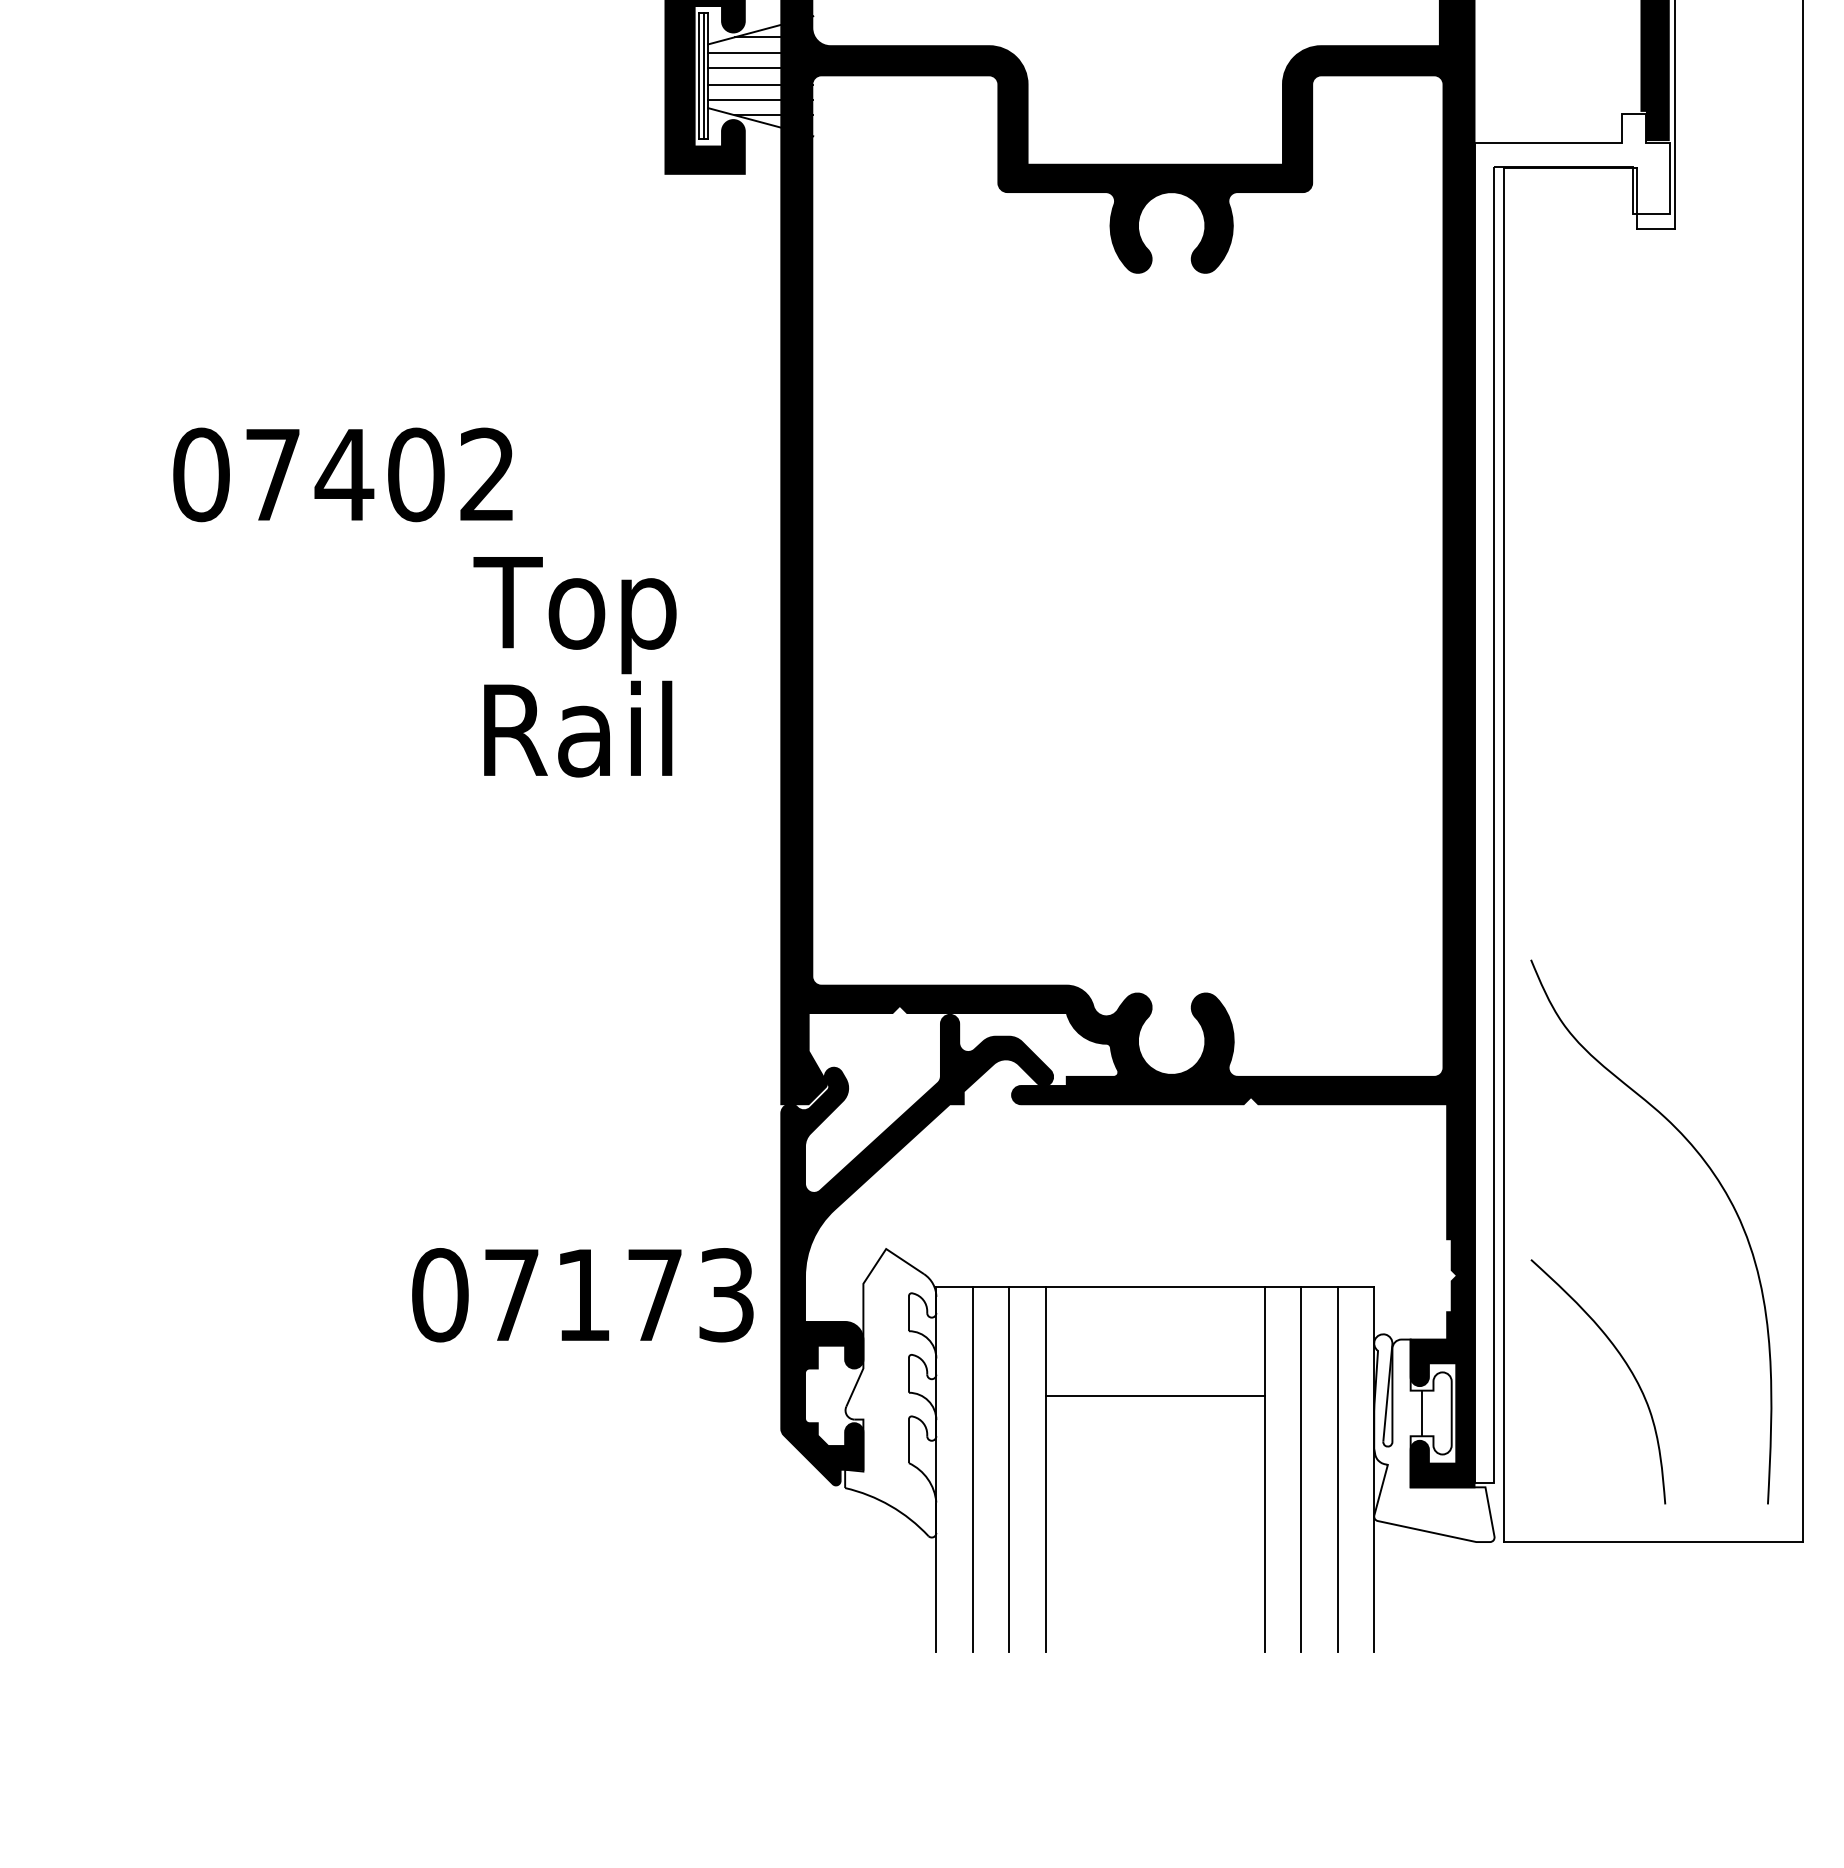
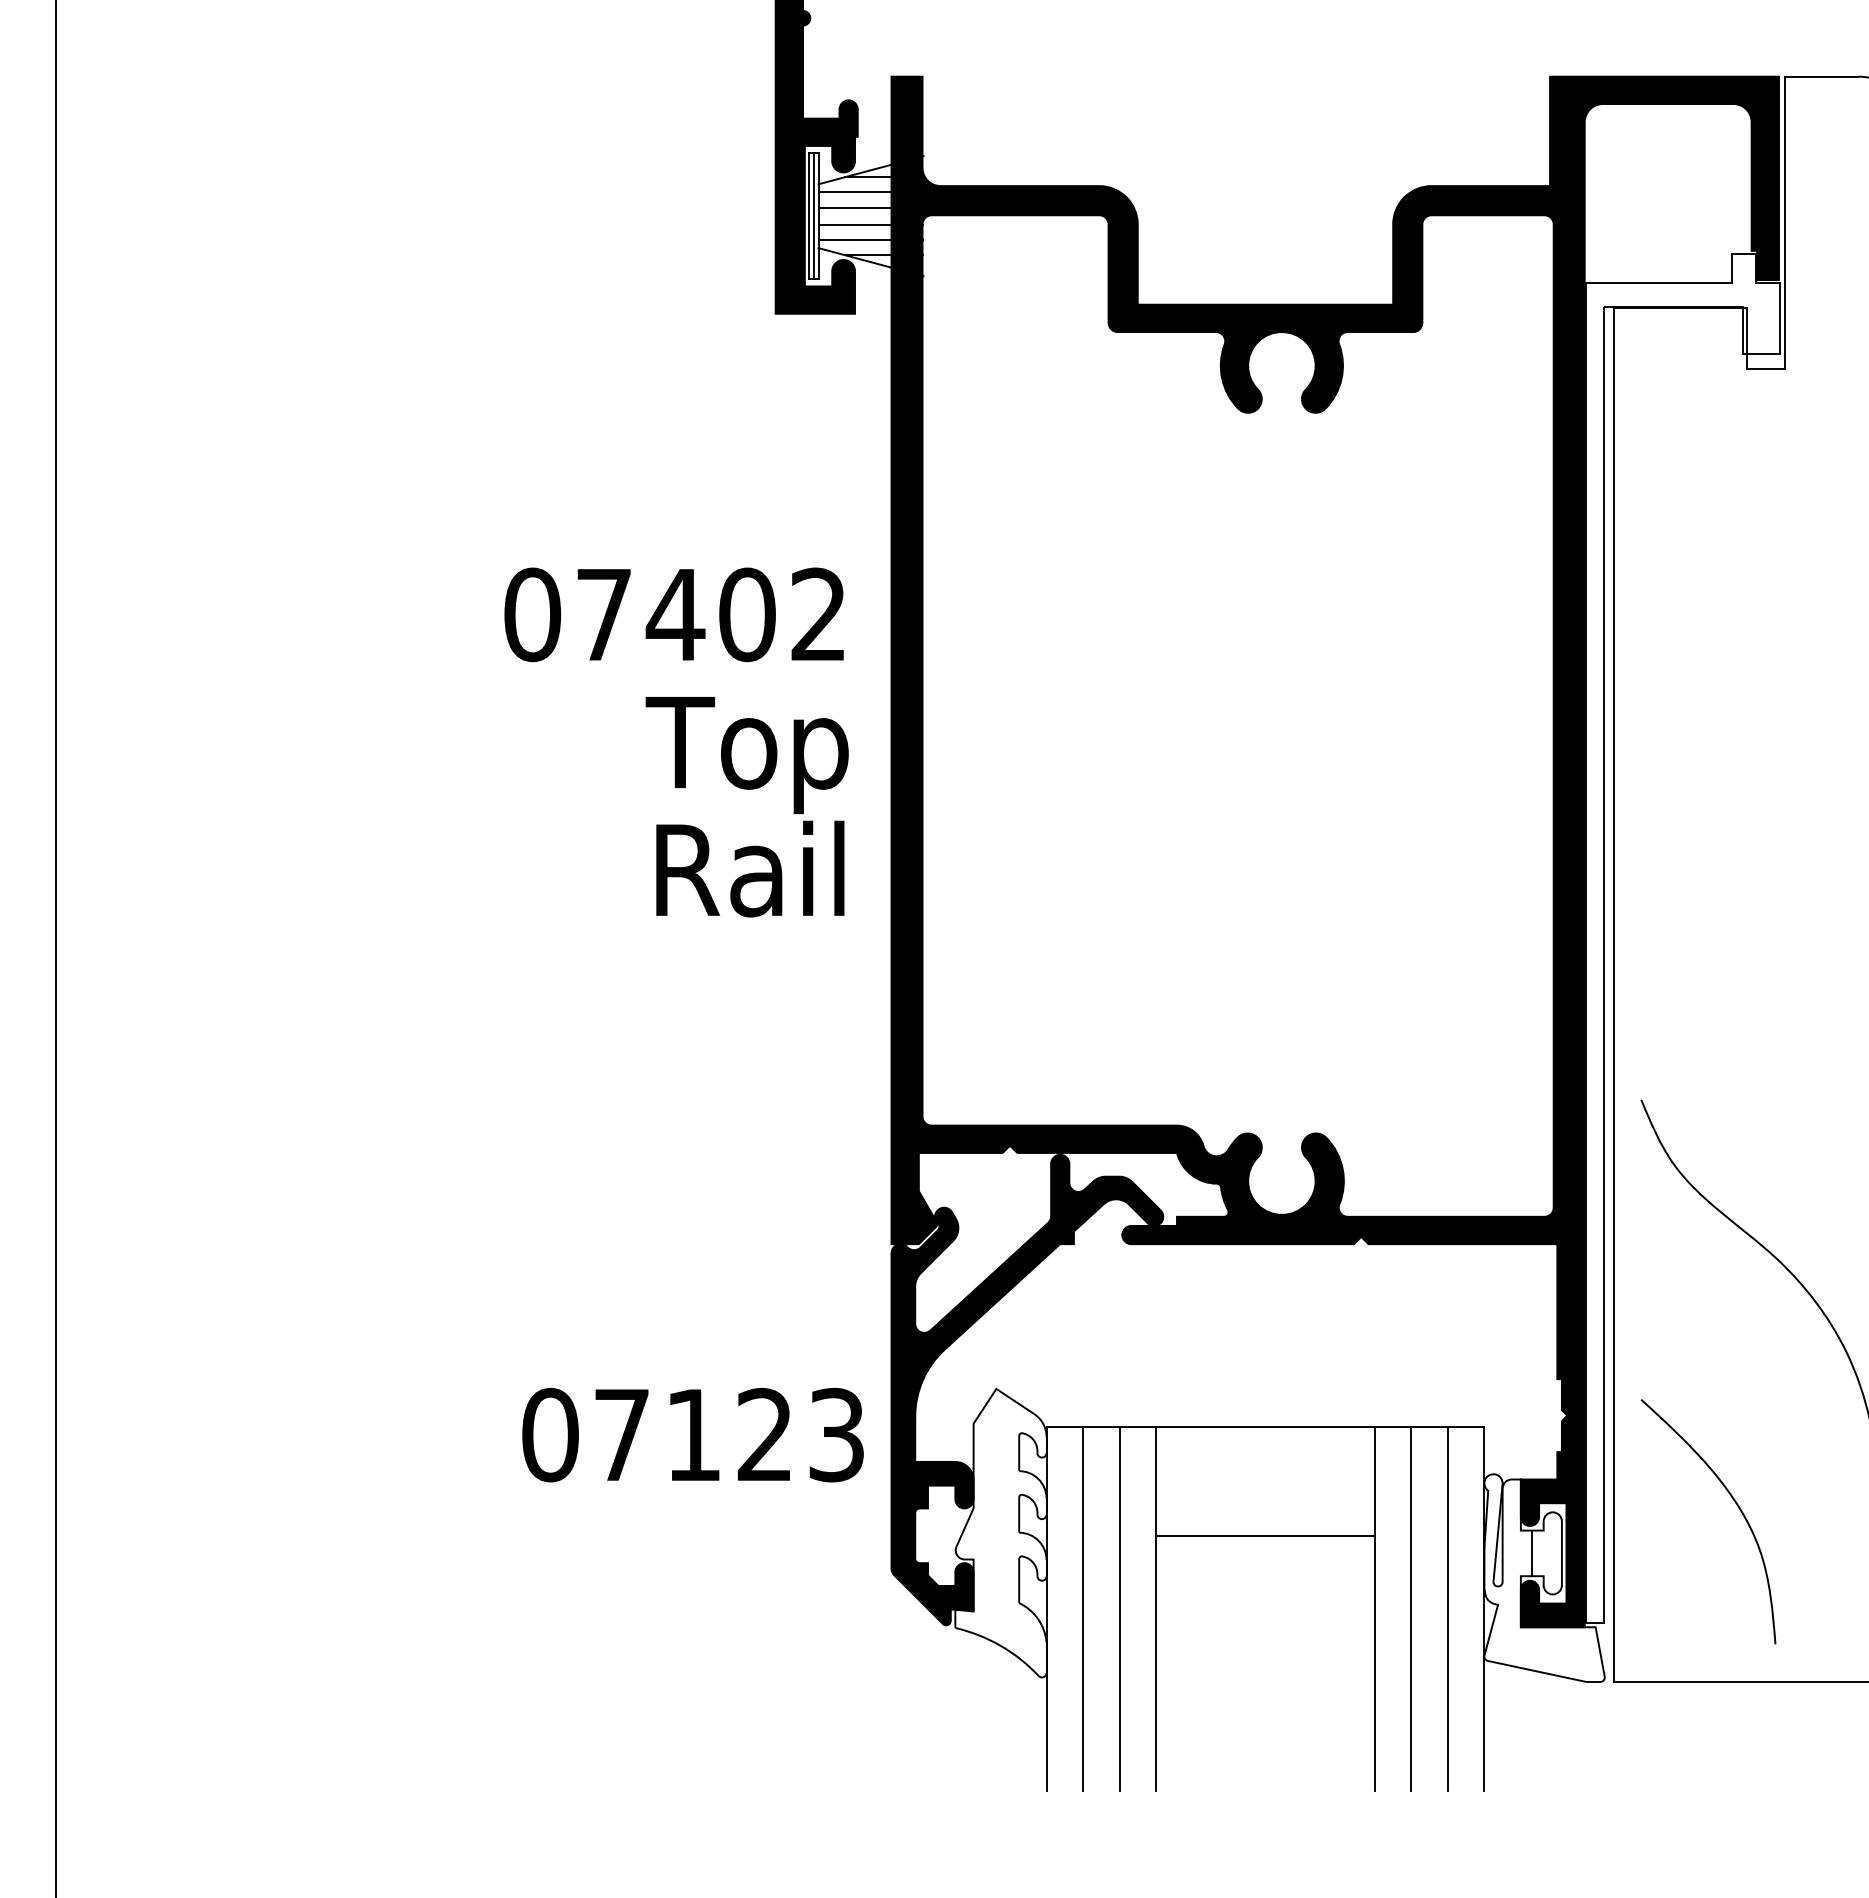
text: (342, 474) -> (673, 614), moved
text: (574, 667) -> (746, 807), moved
text: (654, 1293) -> (764, 1433), 07173 -> 07123

